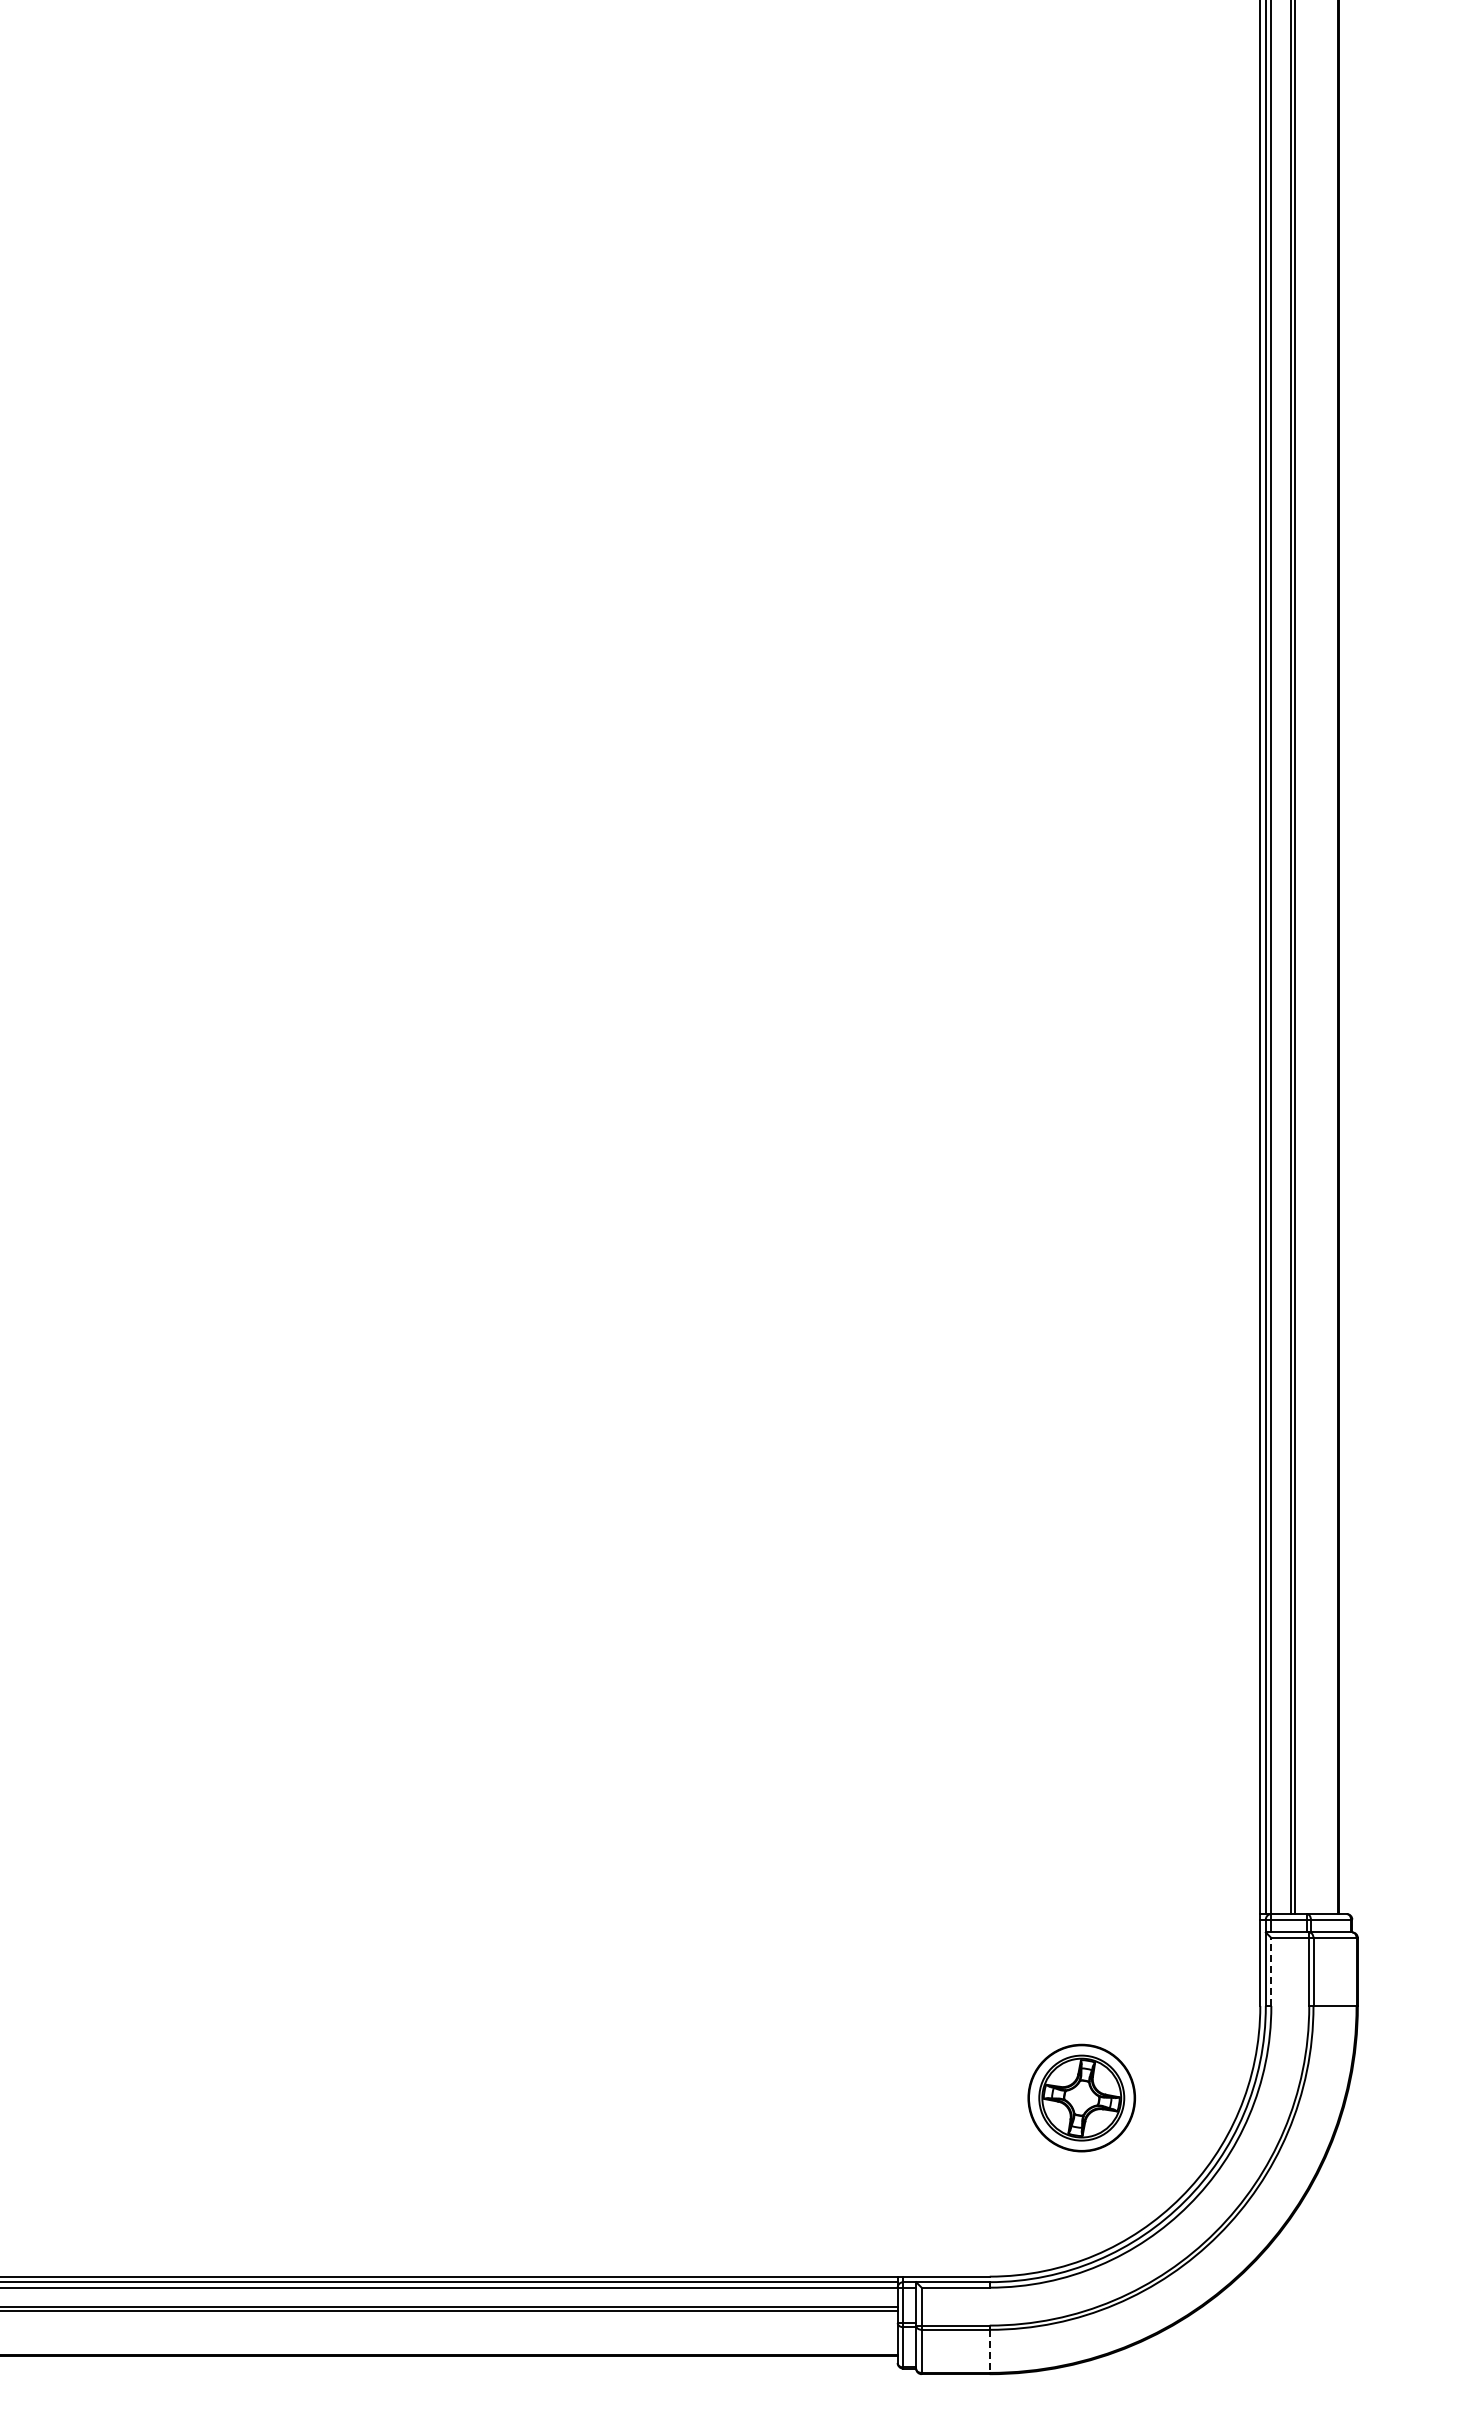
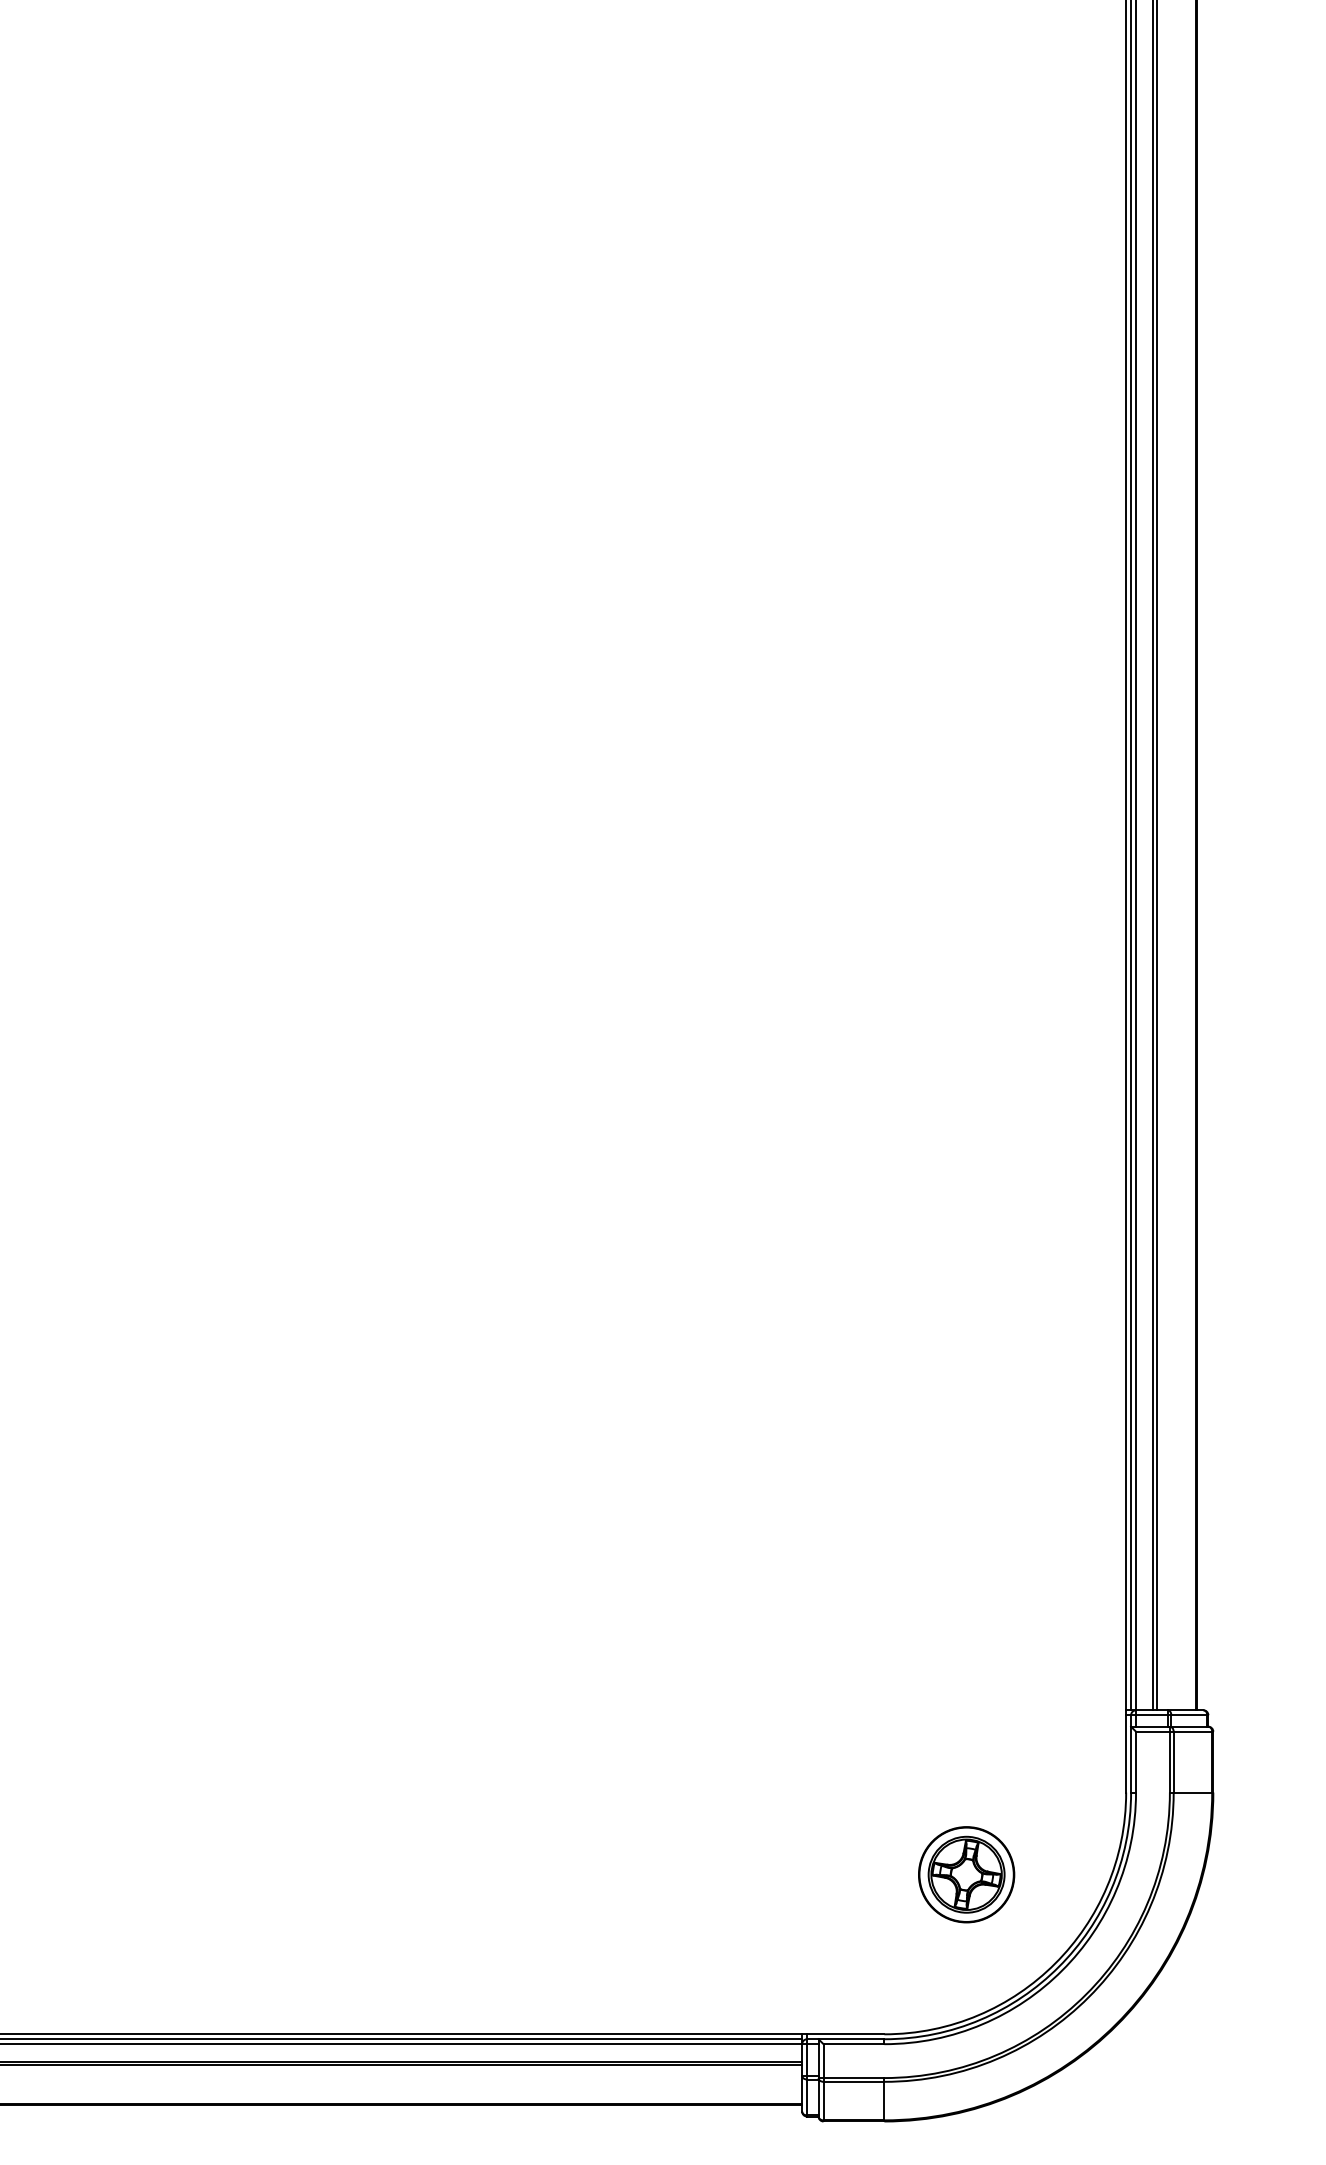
line: (1271, 1971) -> (1136, 1761), dashed -> solid
line: (989, 2351) -> (884, 2101), dashed -> solid

